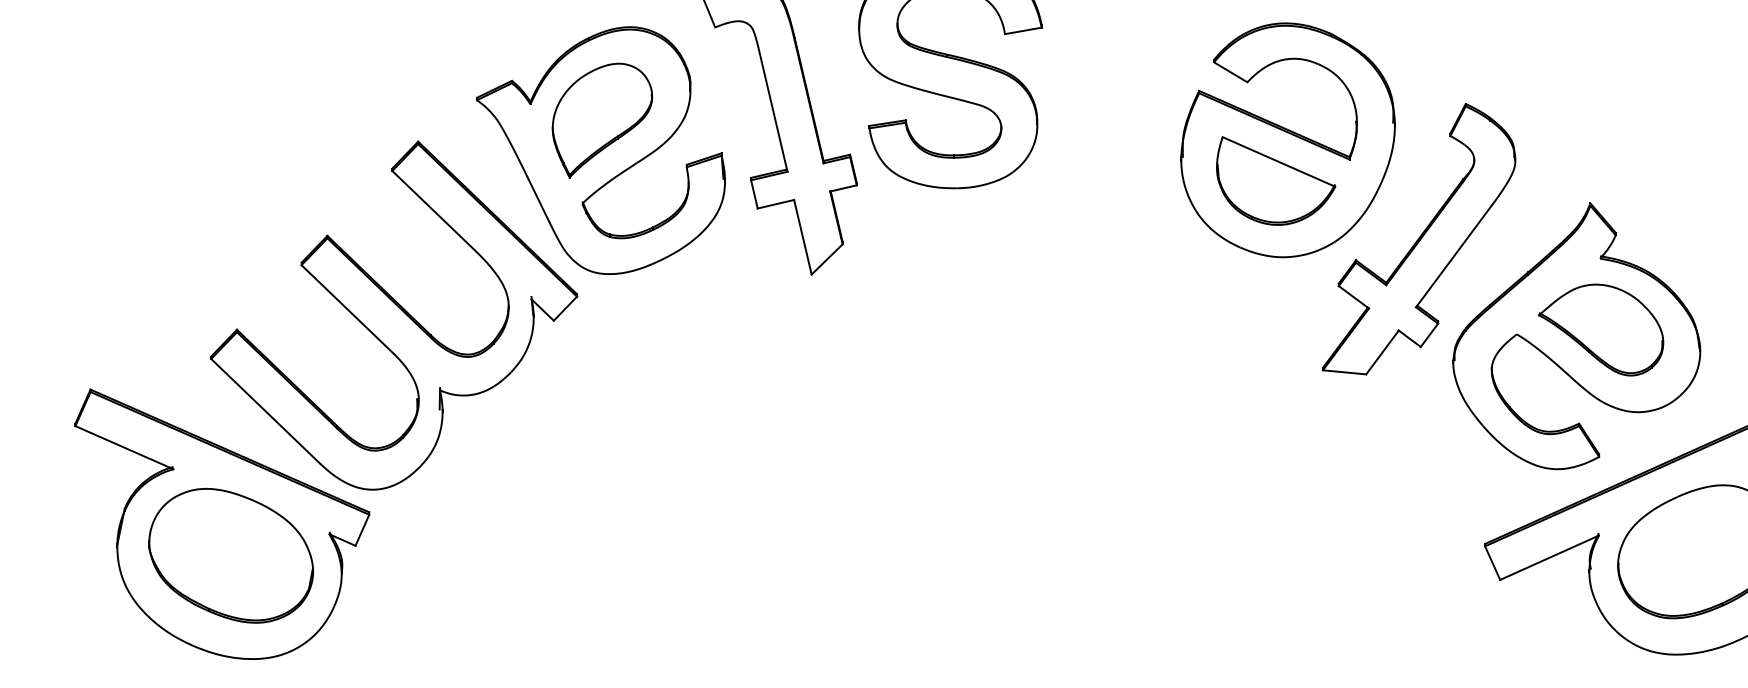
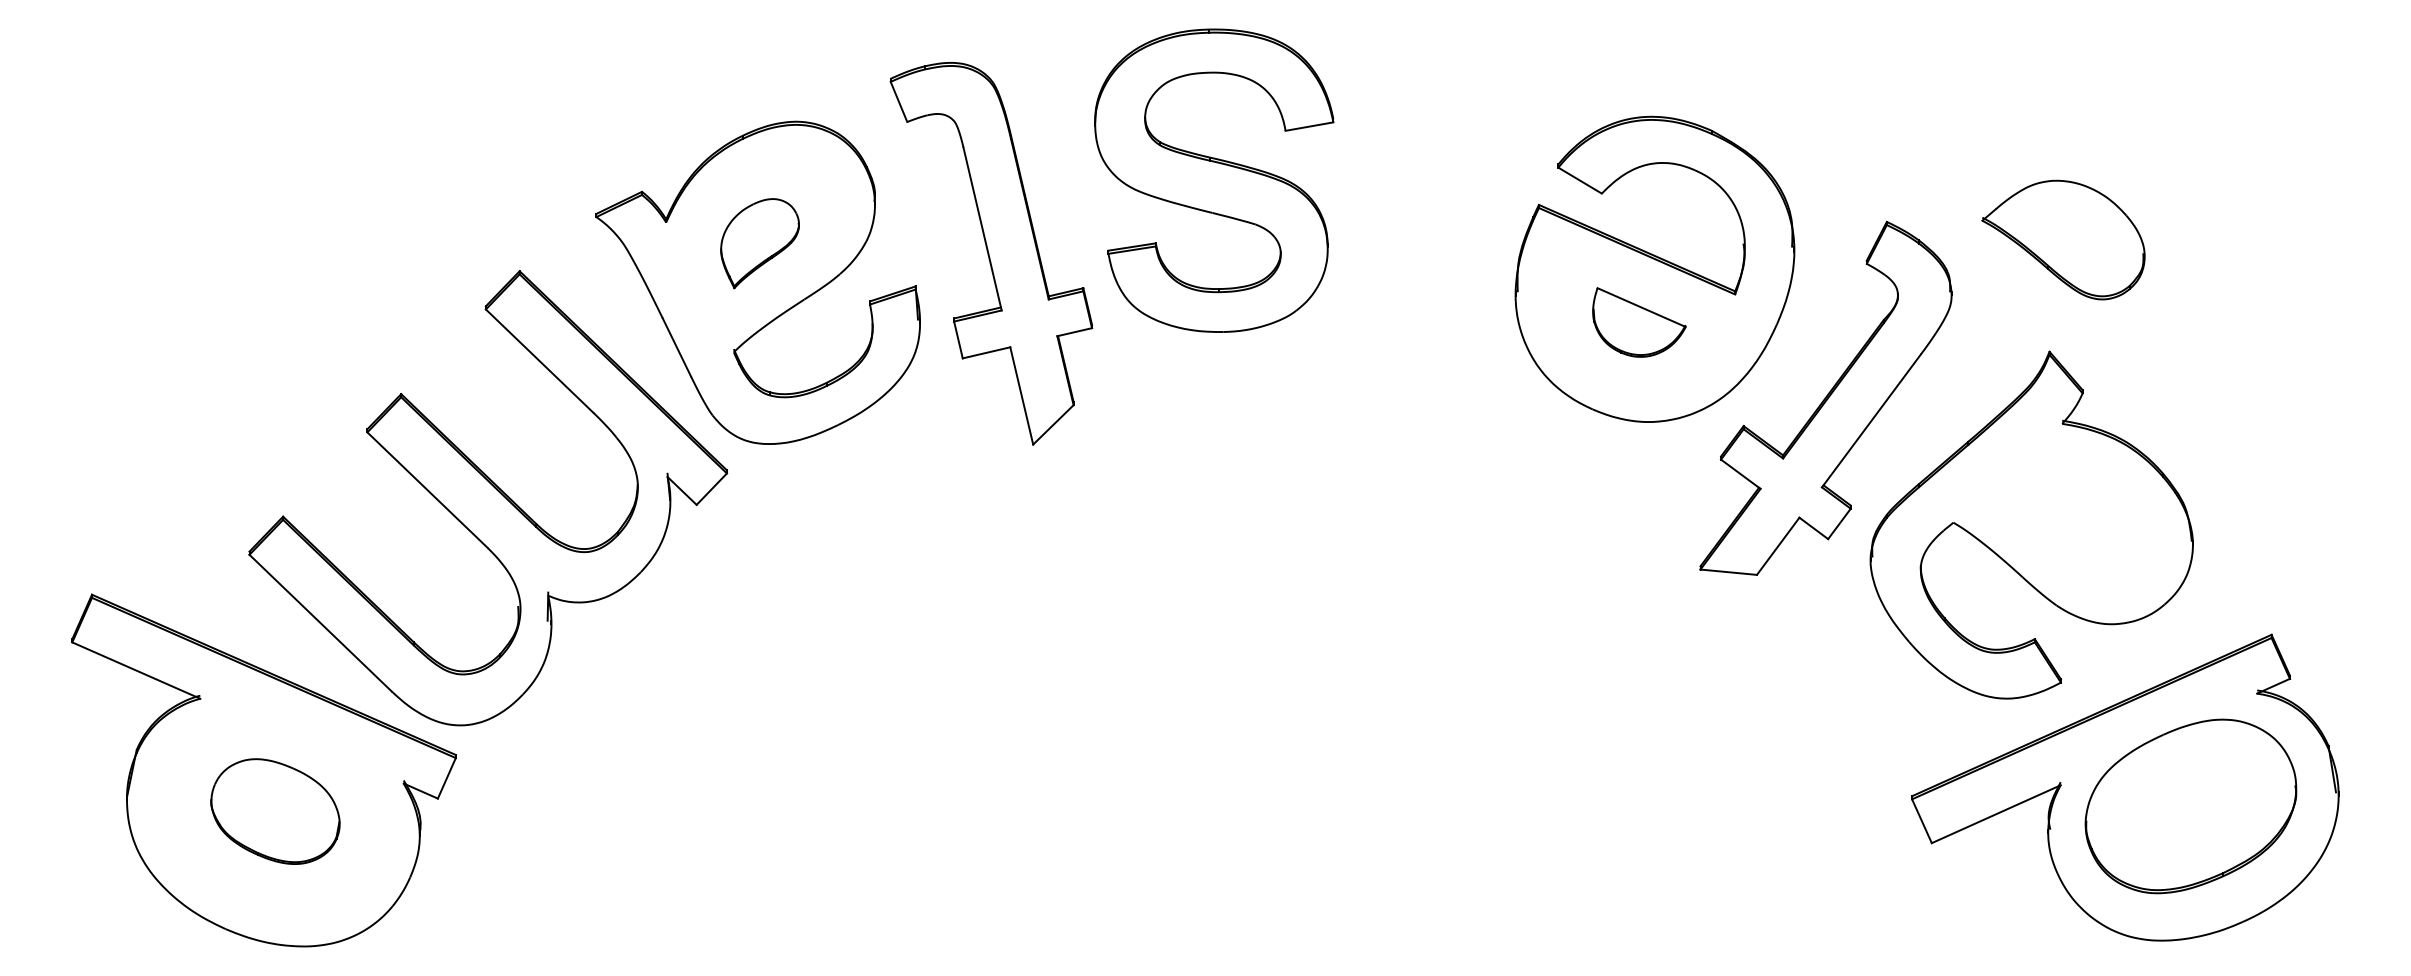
part: (601, 120) -> (759, 243), size x0.6
part: (1276, 181) -> (1639, 322), size x0.6
part: (1601, 329) -> (2063, 239), moved
part: (231, 555) -> (275, 811), size x0.6

